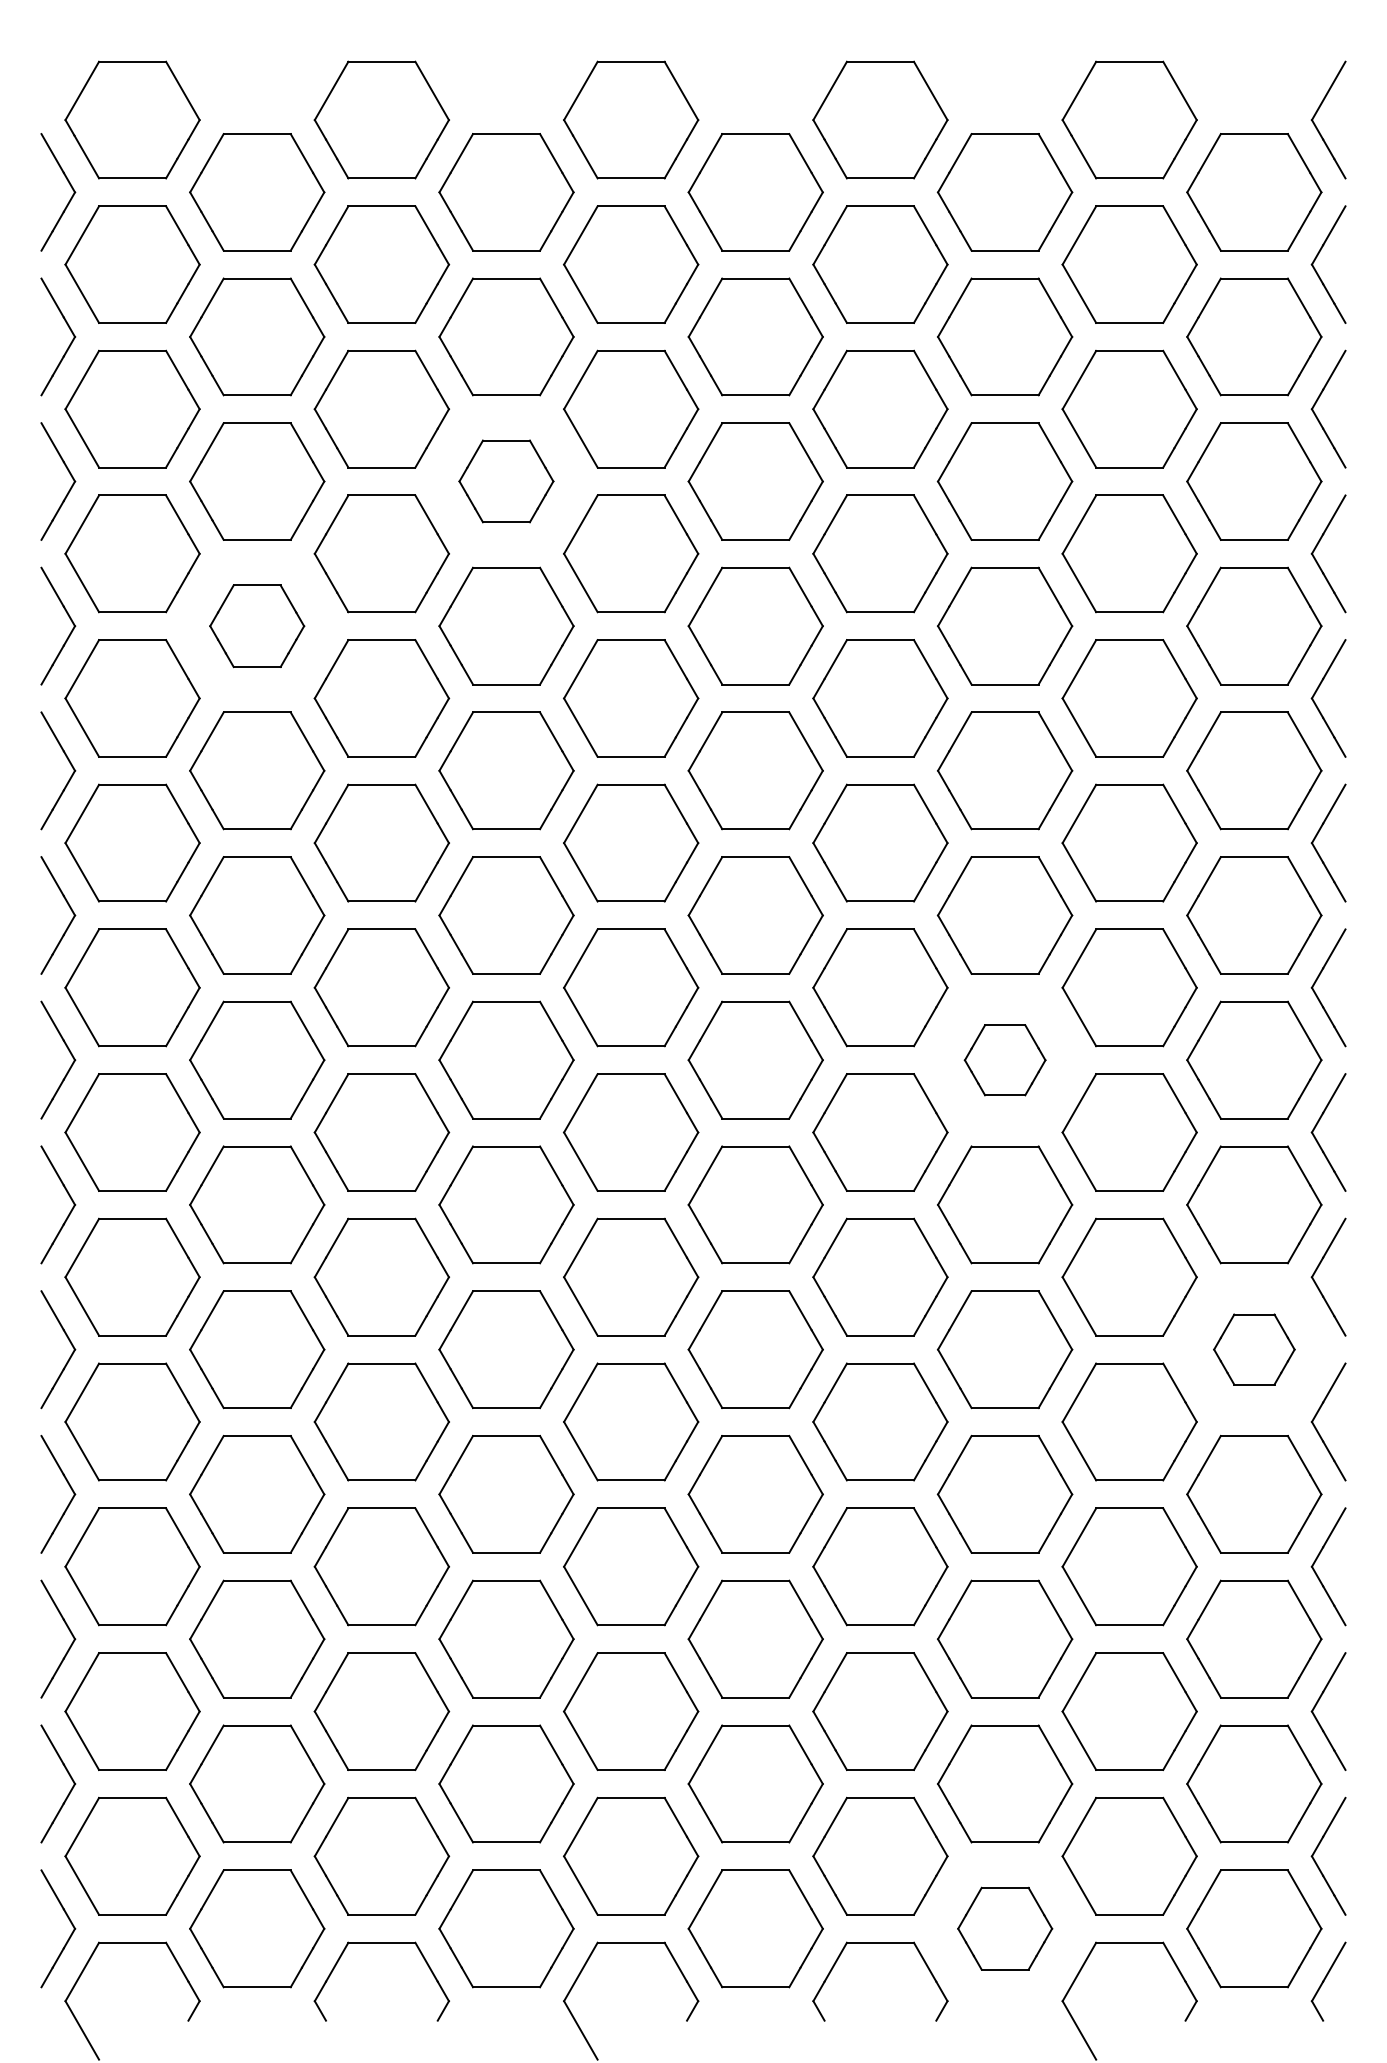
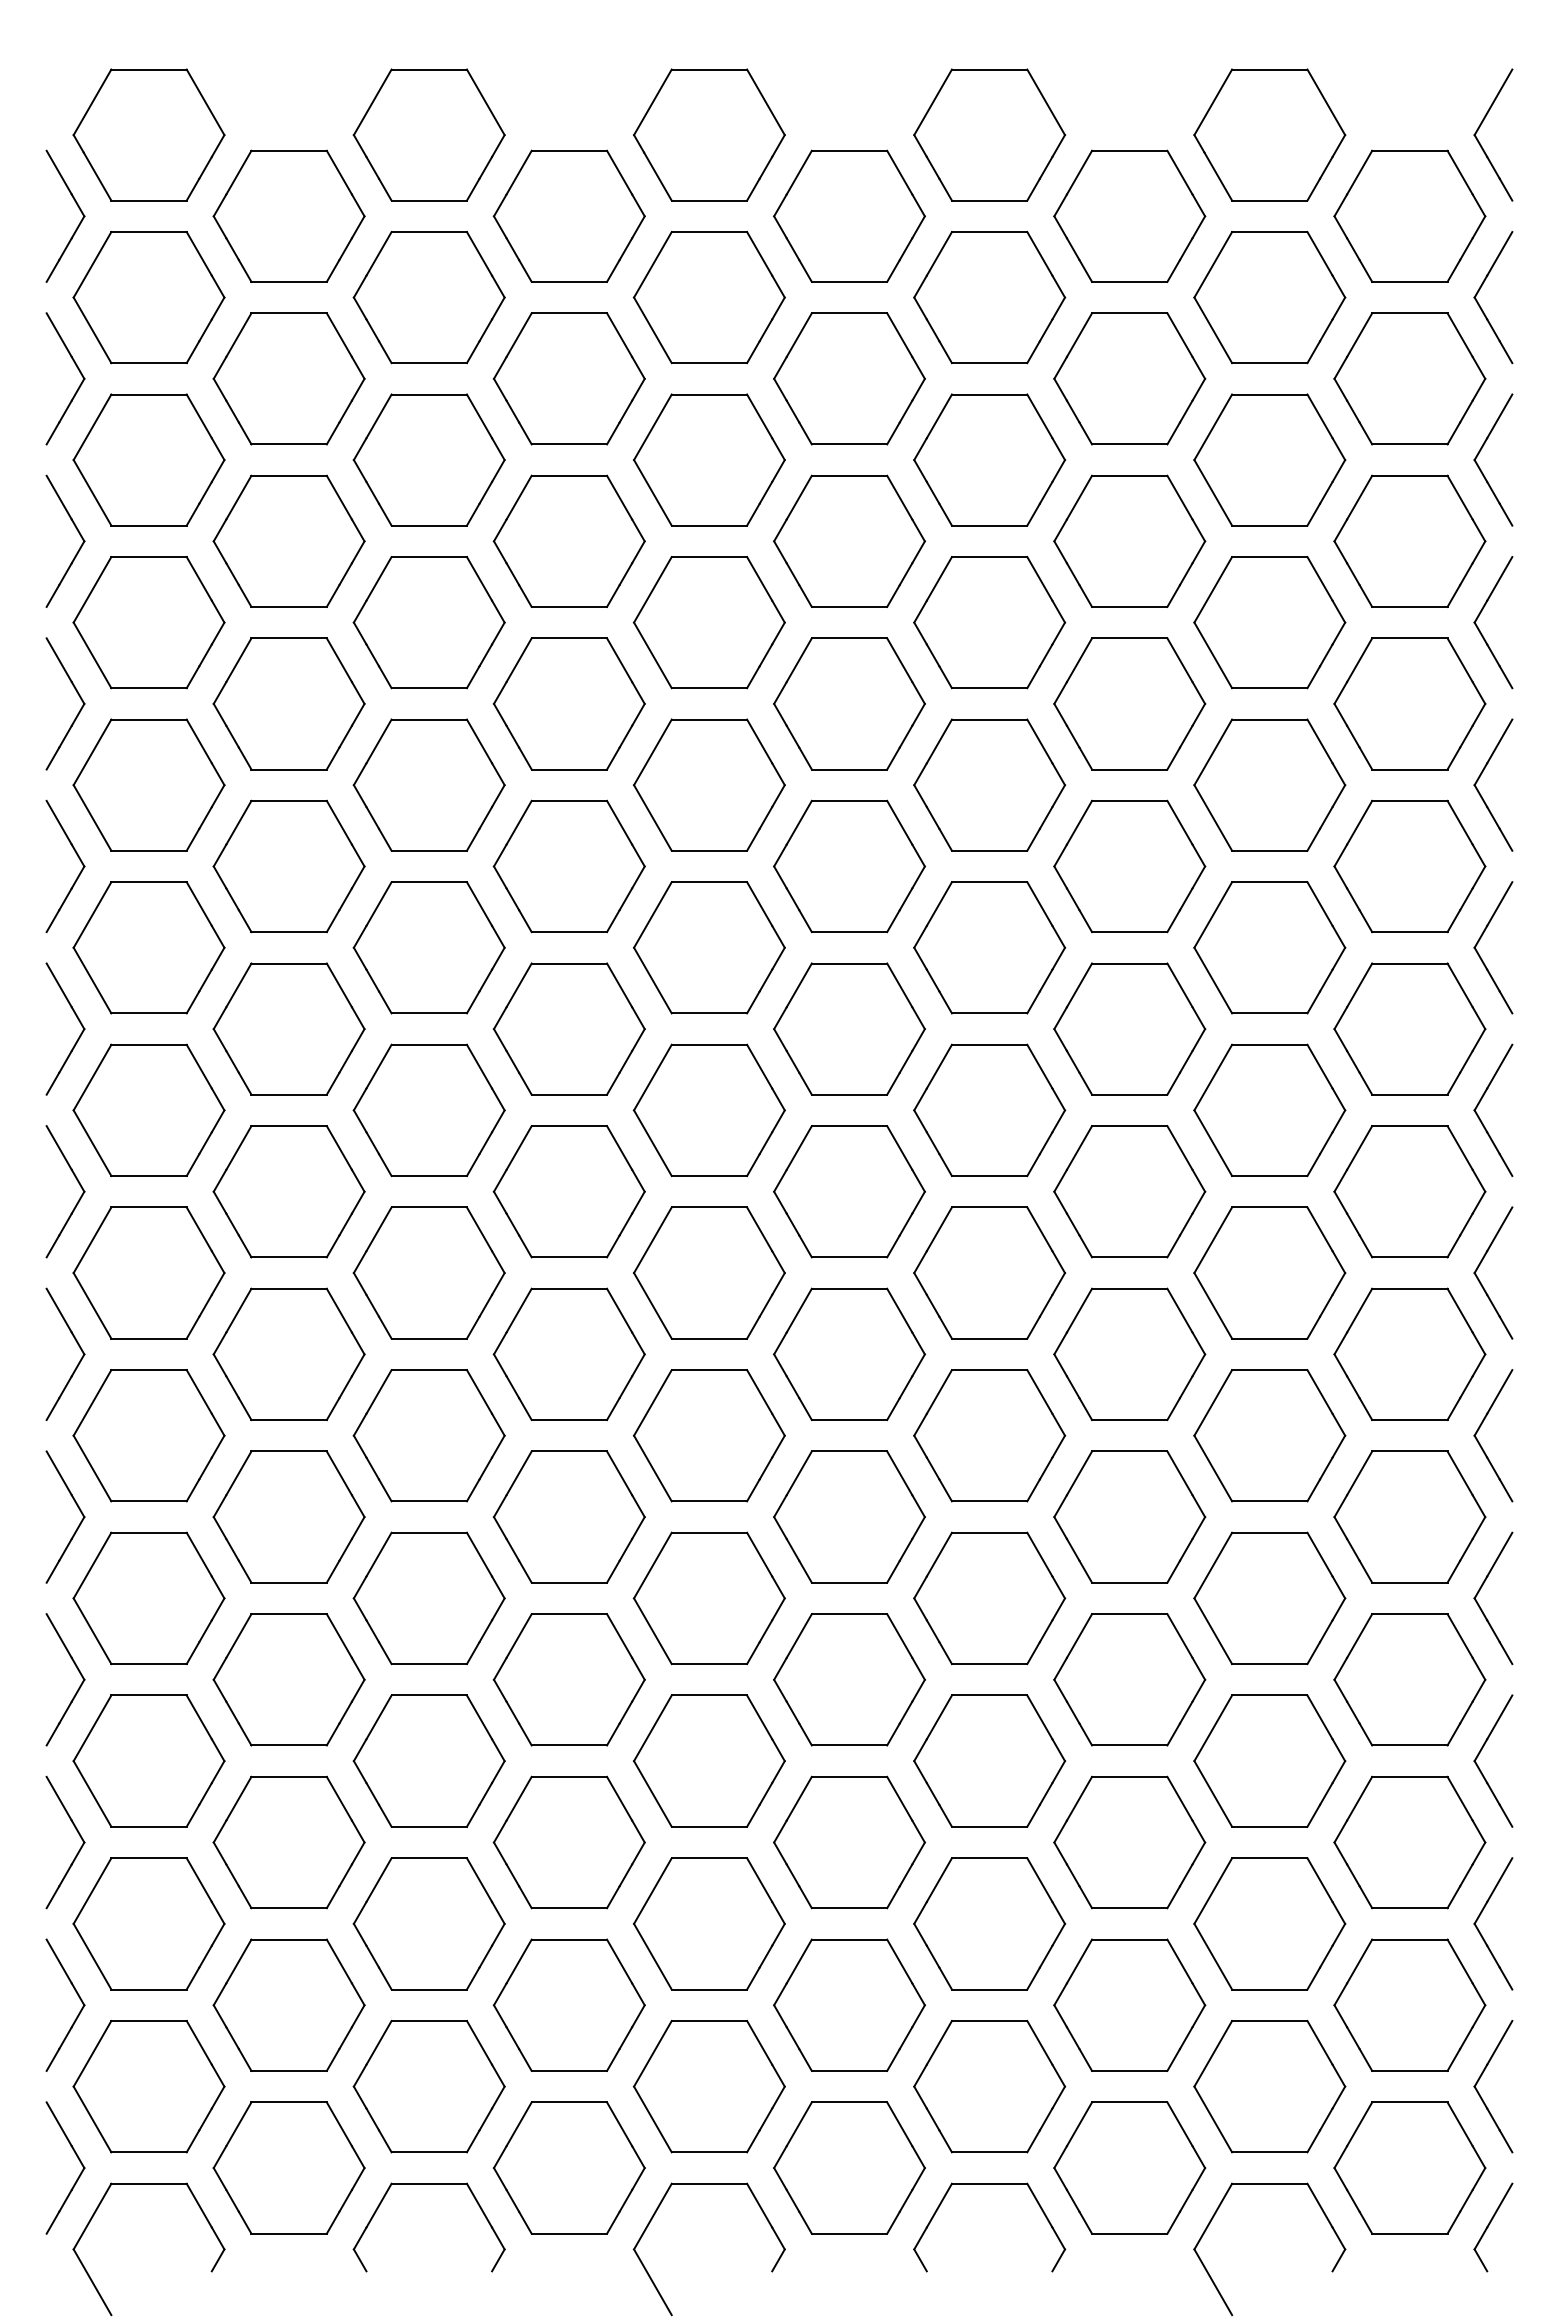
part: (505, 480) -> (568, 540), size x1.43
part: (256, 625) -> (288, 703), size x1.43
part: (1004, 1059) -> (1129, 1191), size x1.67
part: (1254, 1349) -> (1409, 1516), size x1.67
part: (1004, 1928) -> (1129, 2167), size x1.43

